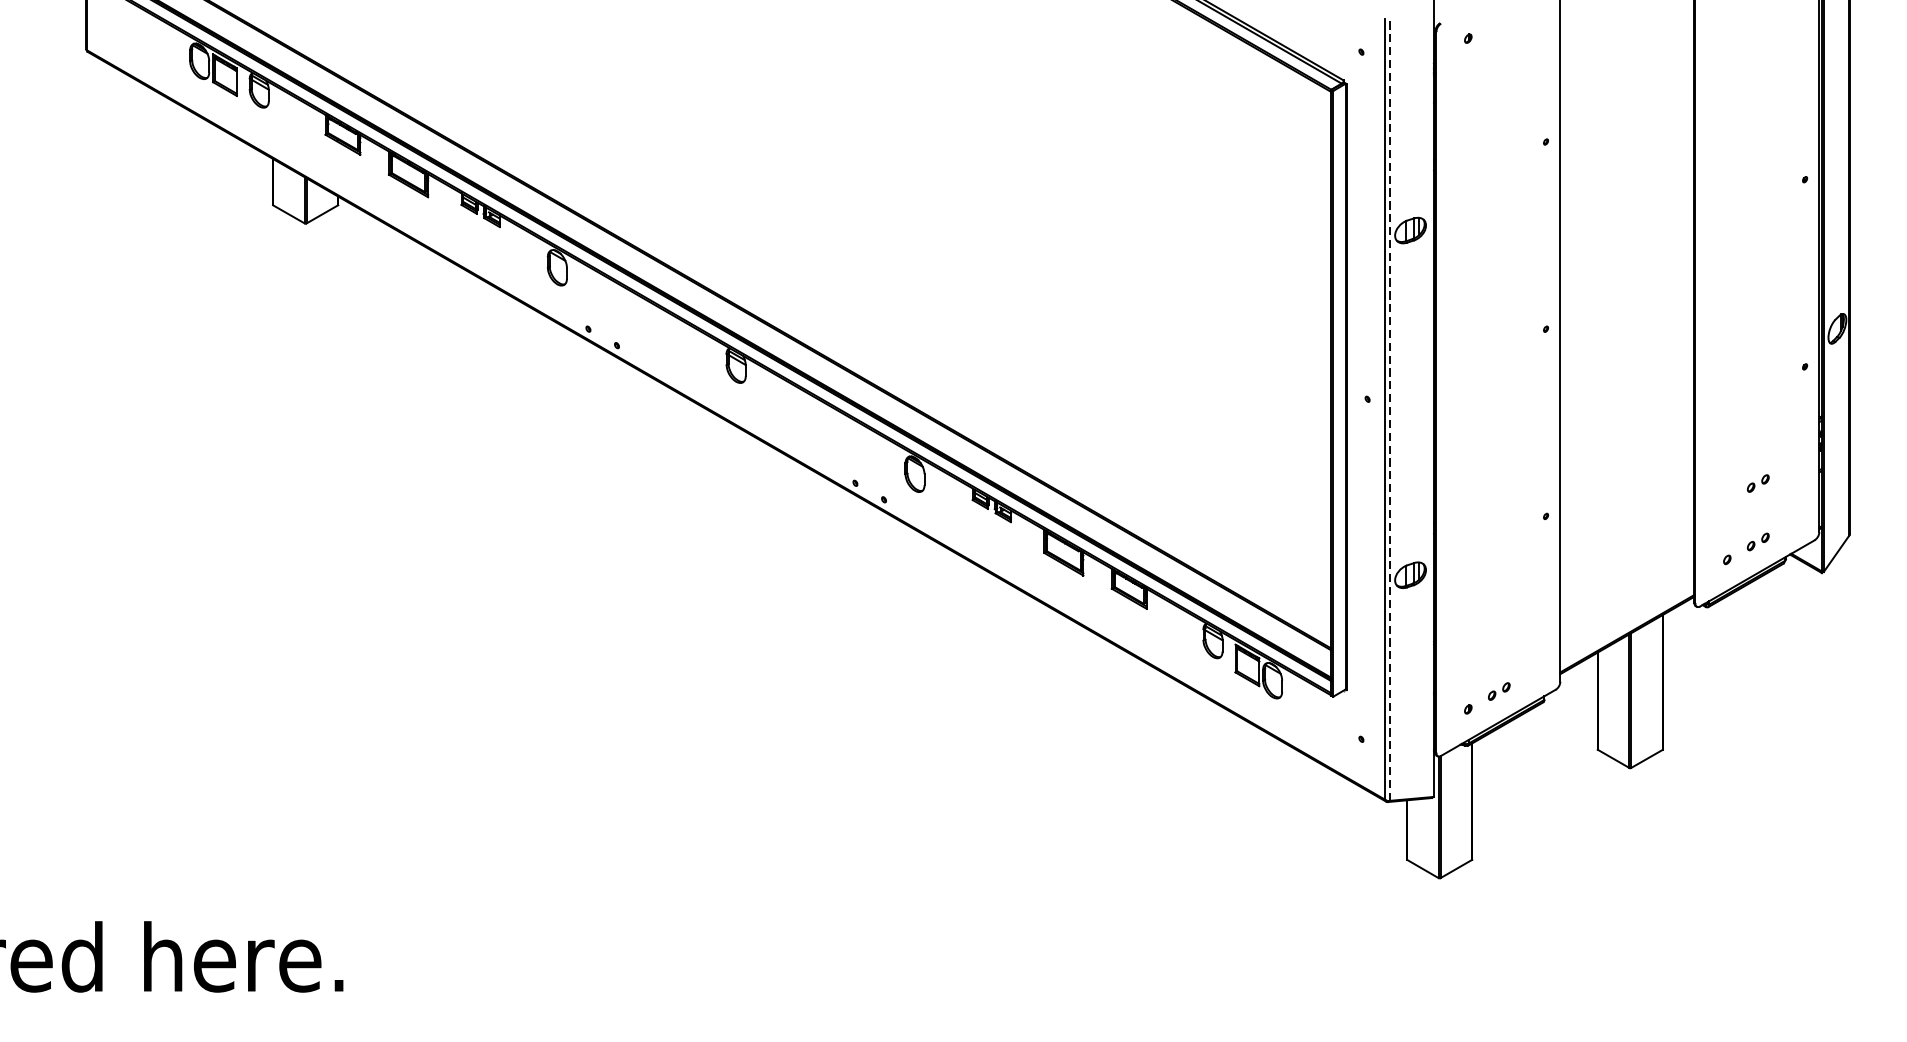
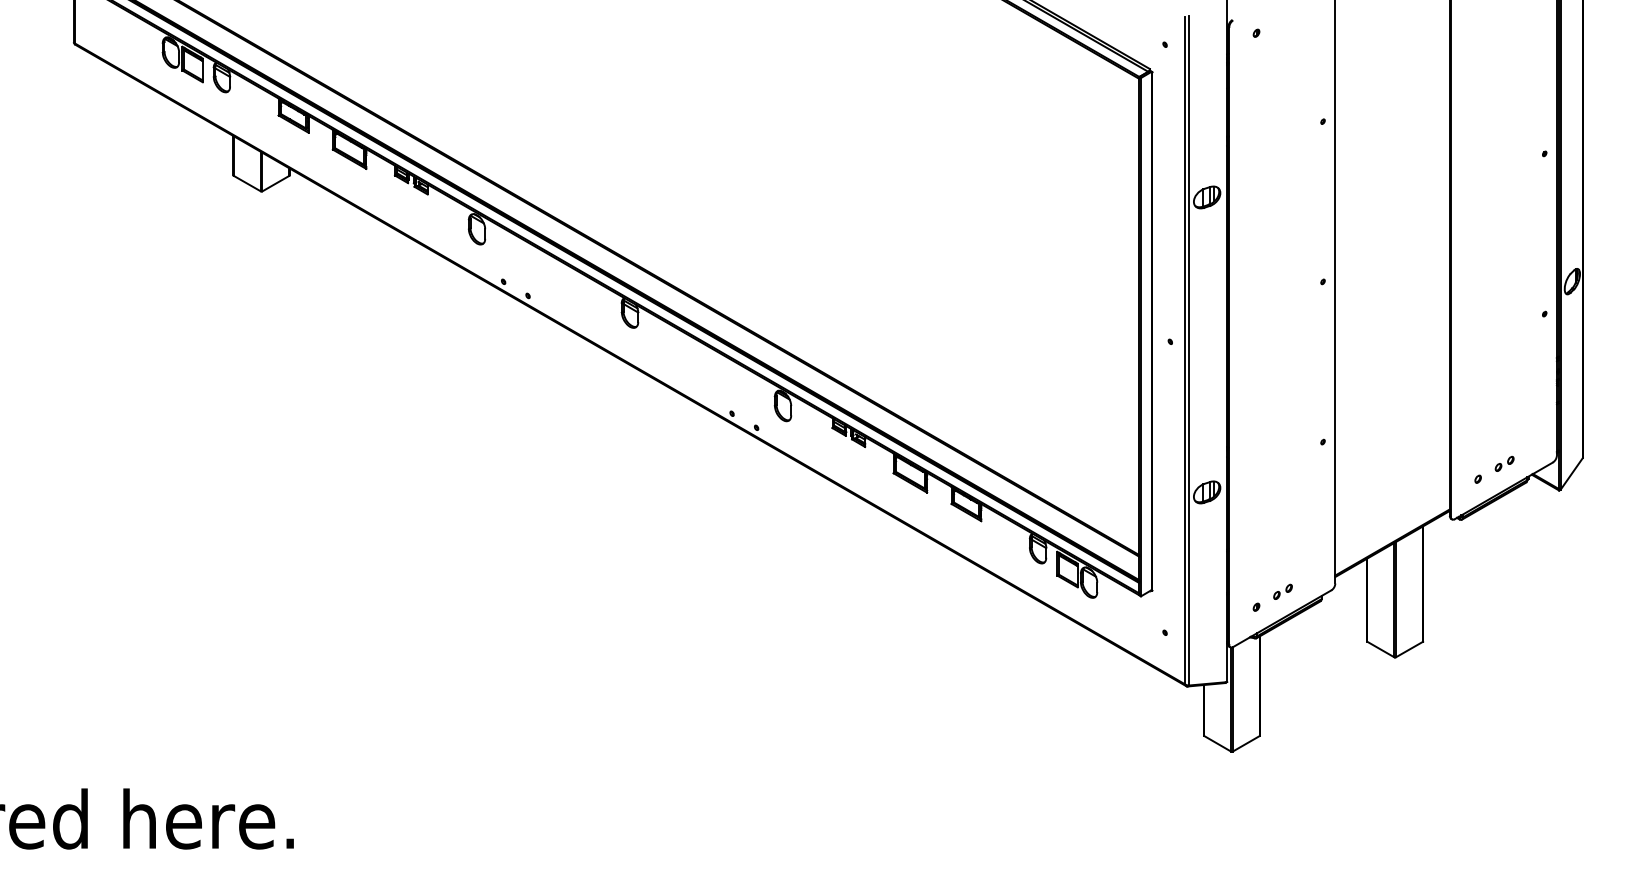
line: (1389, 409) -> (1189, 350), dashed -> solid
part: (1758, 483) -> (1504, 413), removed

